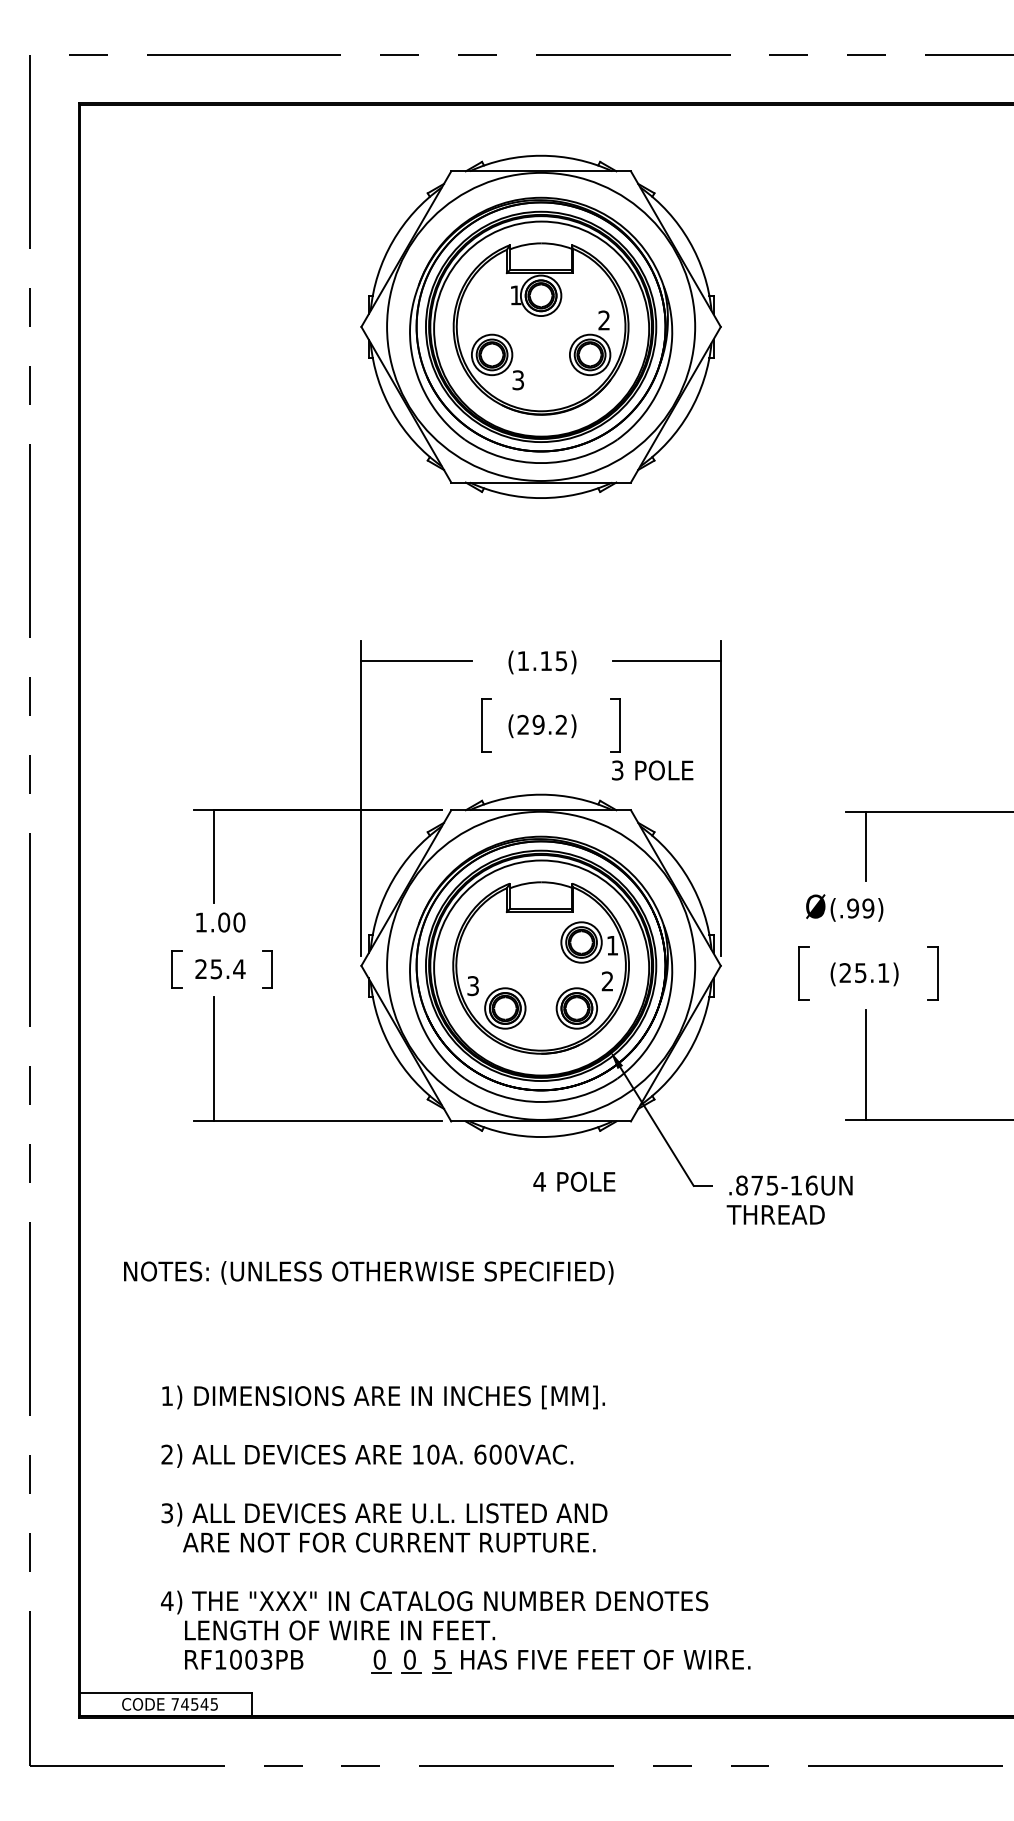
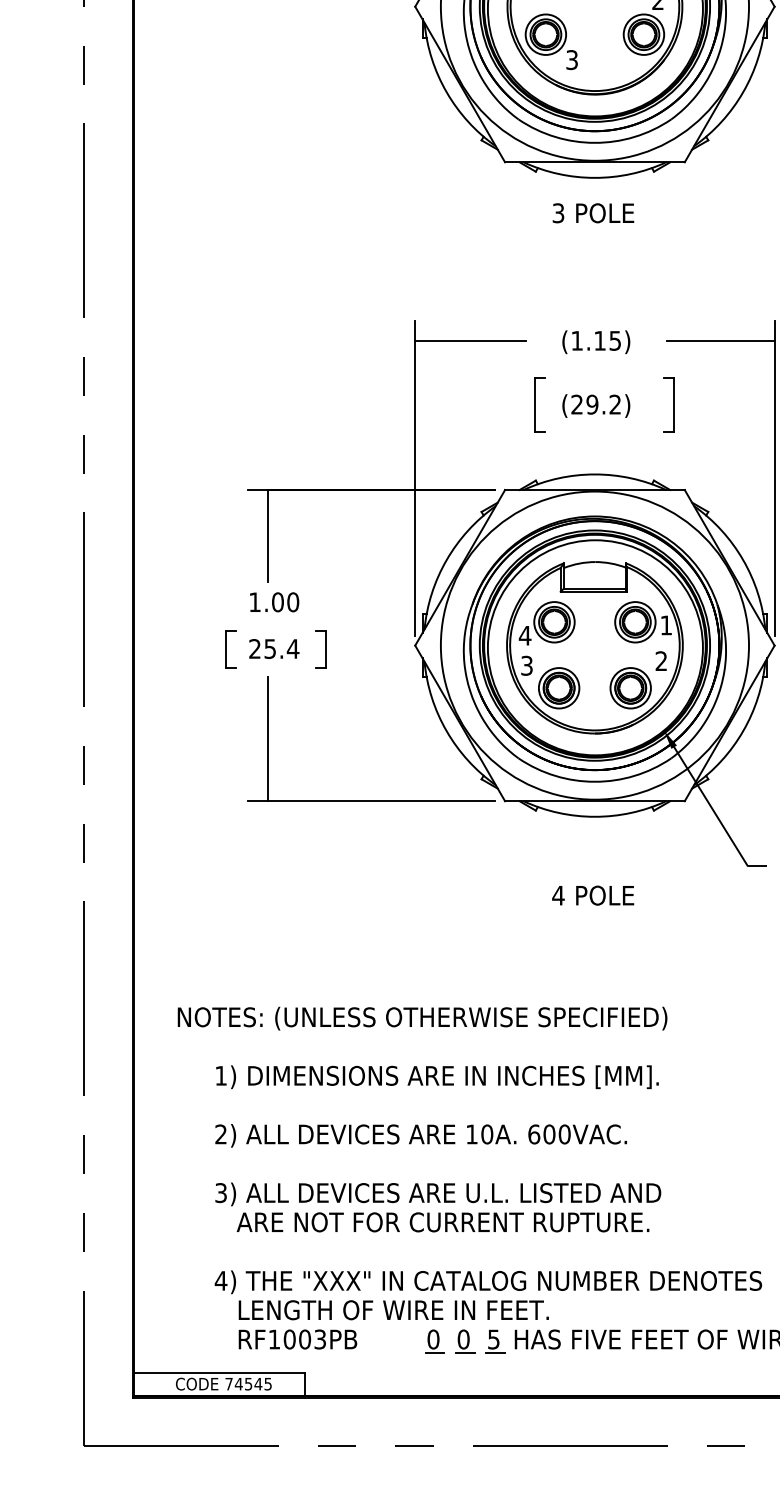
text: (652, 770) -> (593, 213), moved
part: (493, 943) -> (547, 623), added
text: (574, 1181) -> (593, 895), moved
text: (368, 1272) -> (422, 1018), moved

